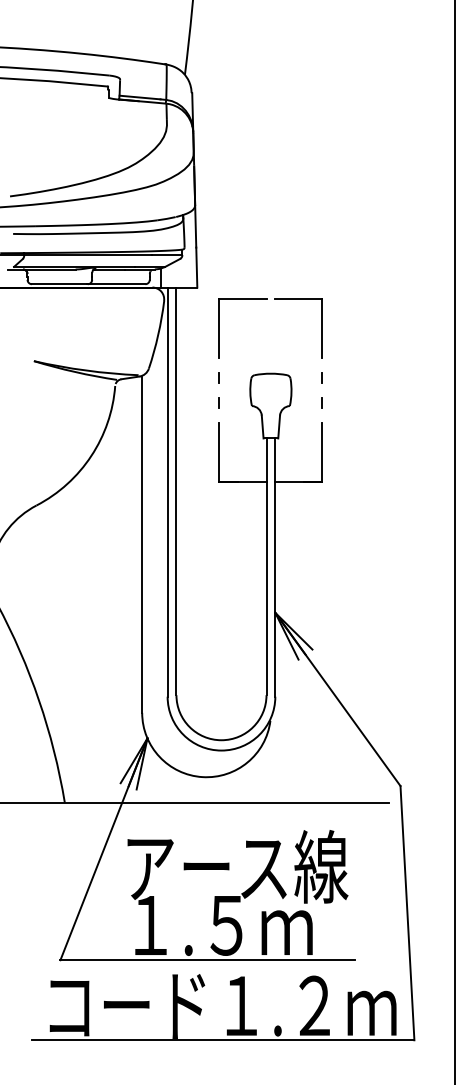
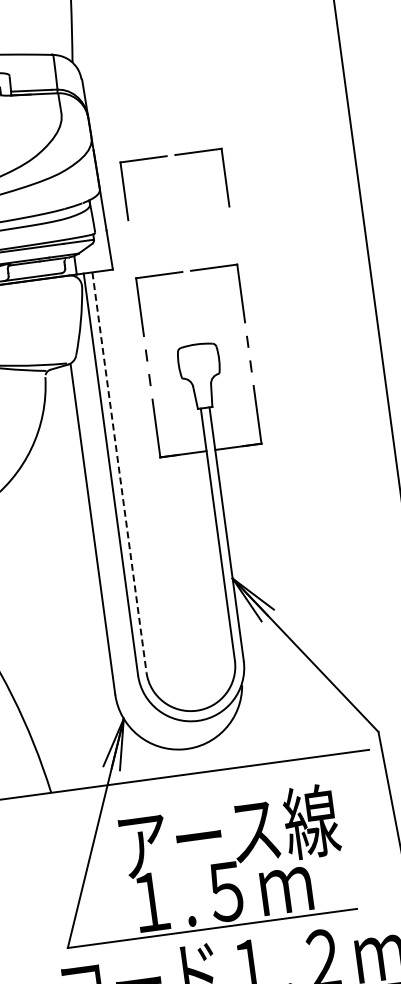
part: (267, 181) -> (167, 156), added
line: (176, 491) -> (119, 472), solid -> dashed

